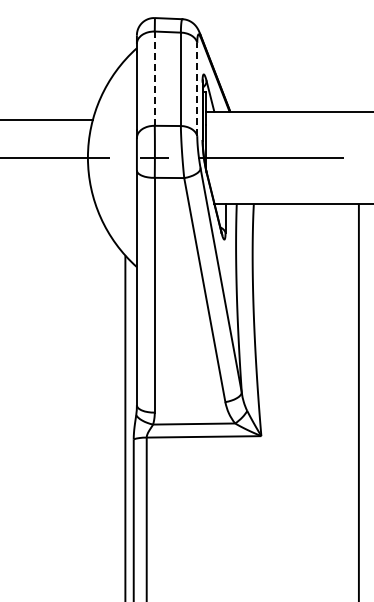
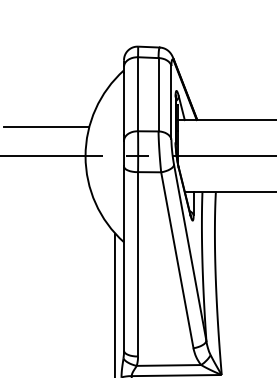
line: (154, 78) -> (137, 94), dashed -> solid
line: (197, 89) -> (171, 102), dashed -> solid

